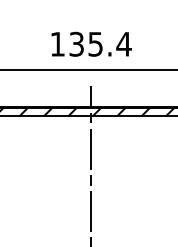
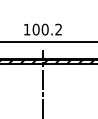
text: (100, 43) -> (47, 29), 135.4 -> 100.2

